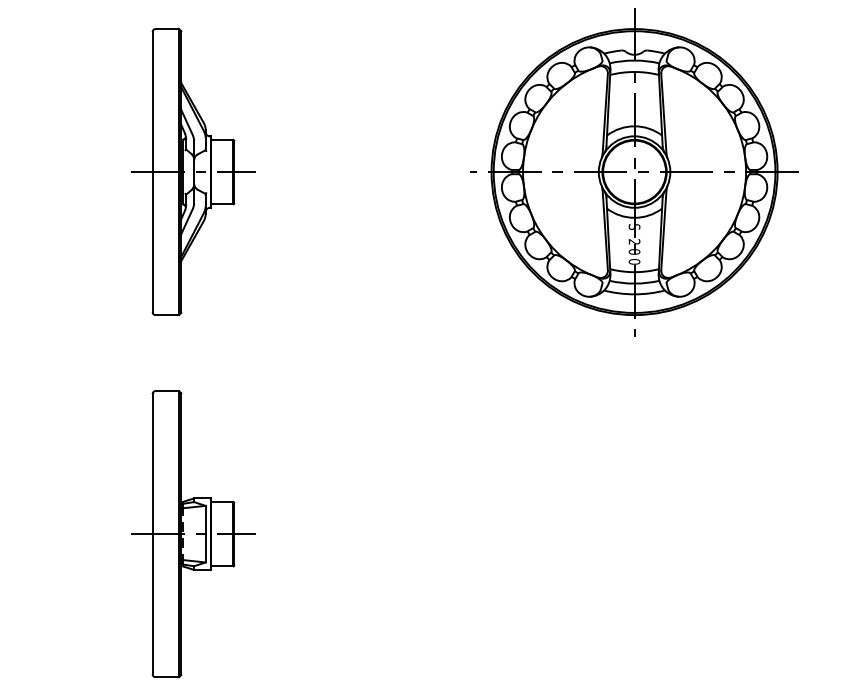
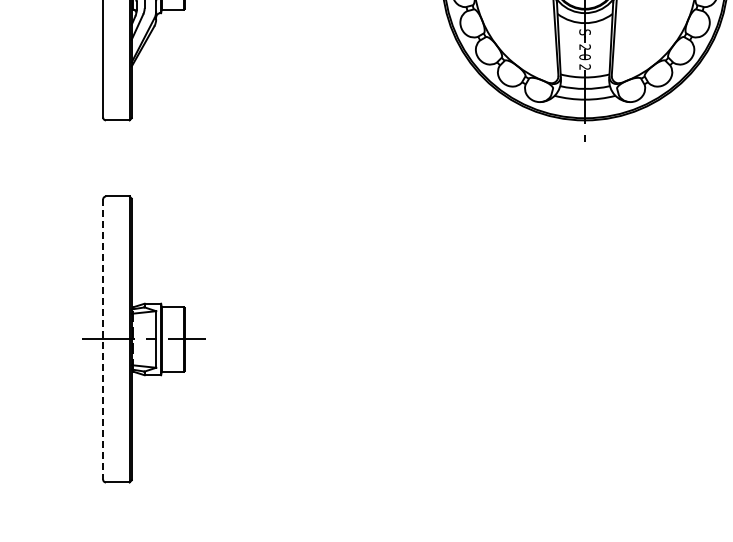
text: (634, 261) -> (585, 66), 0 -> 2
line: (152, 534) -> (103, 339), solid -> dashed

